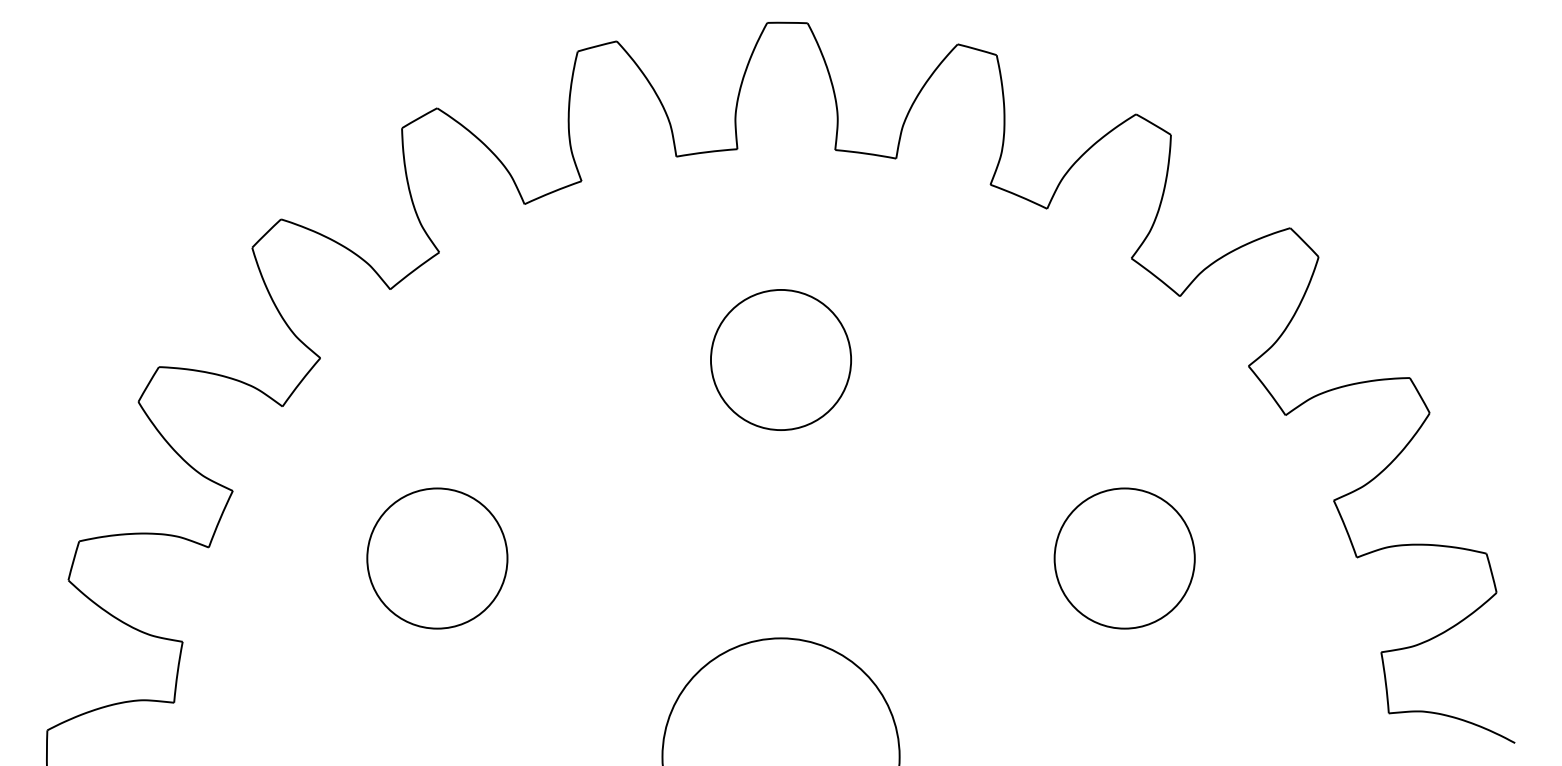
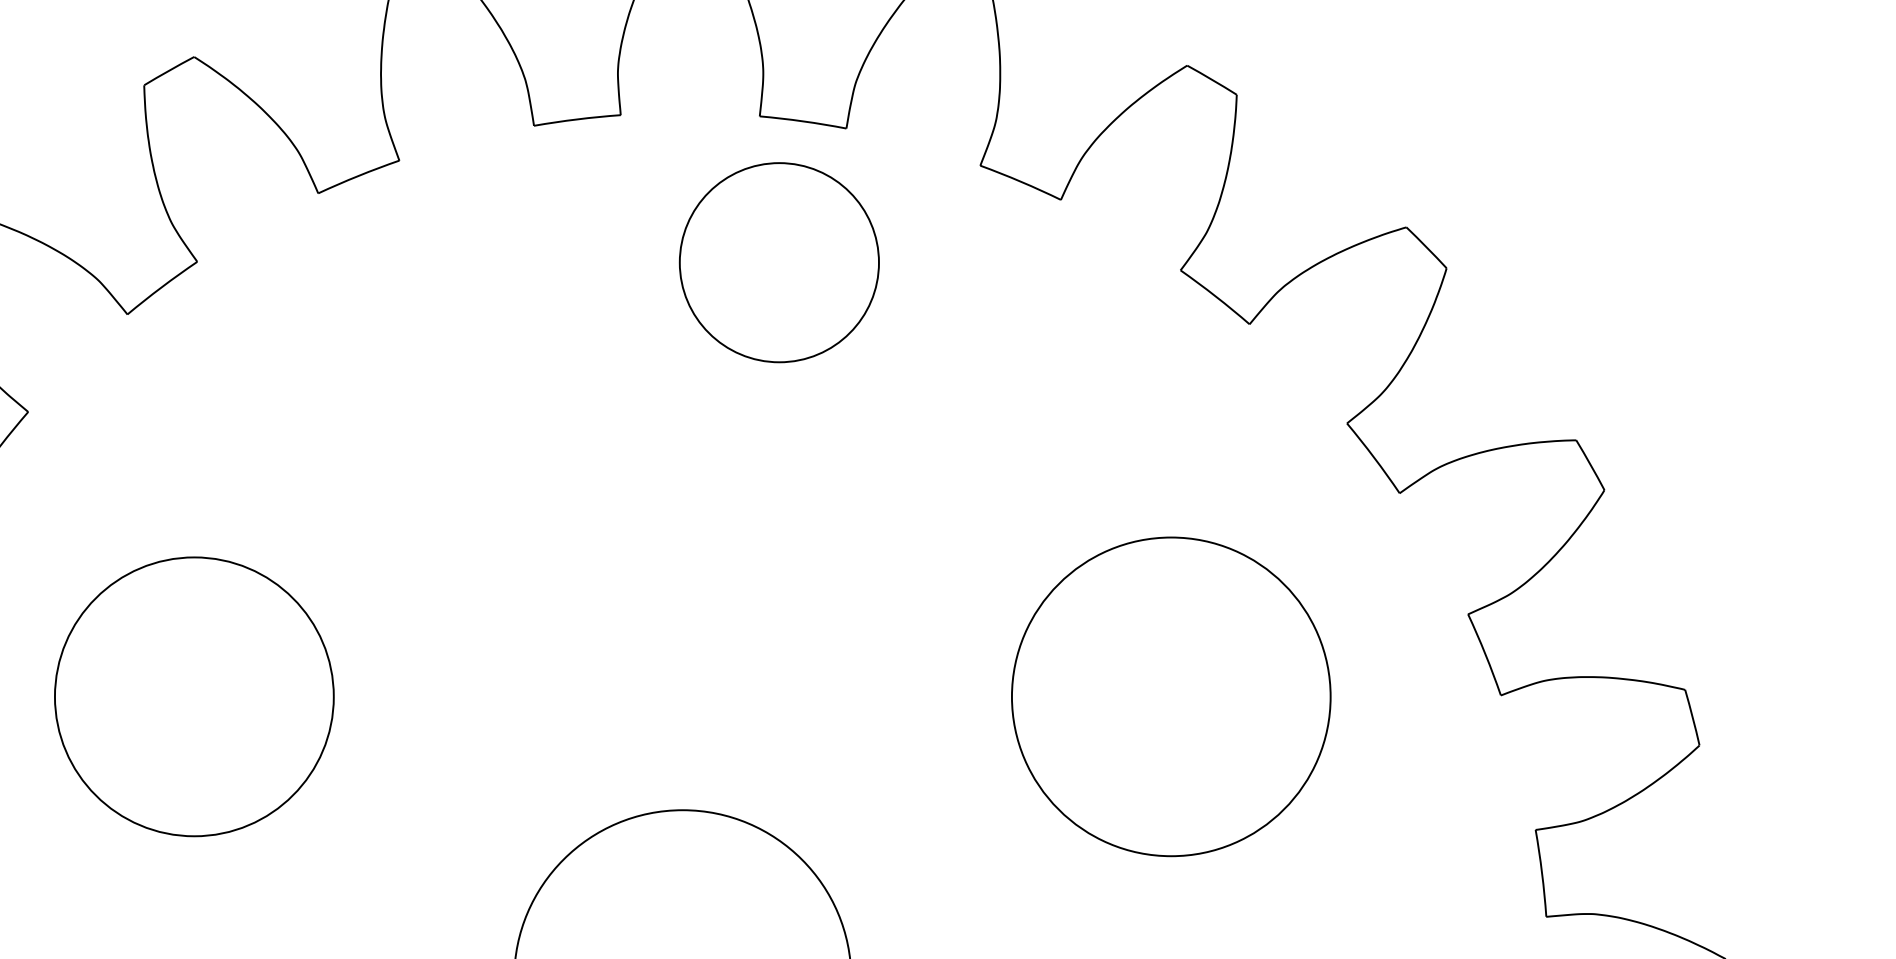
circle: (780, 359) -> (778, 261), moved
circle: (437, 558) -> (194, 696), size x1.4
circle: (1124, 558) -> (1170, 696), size x1.6

